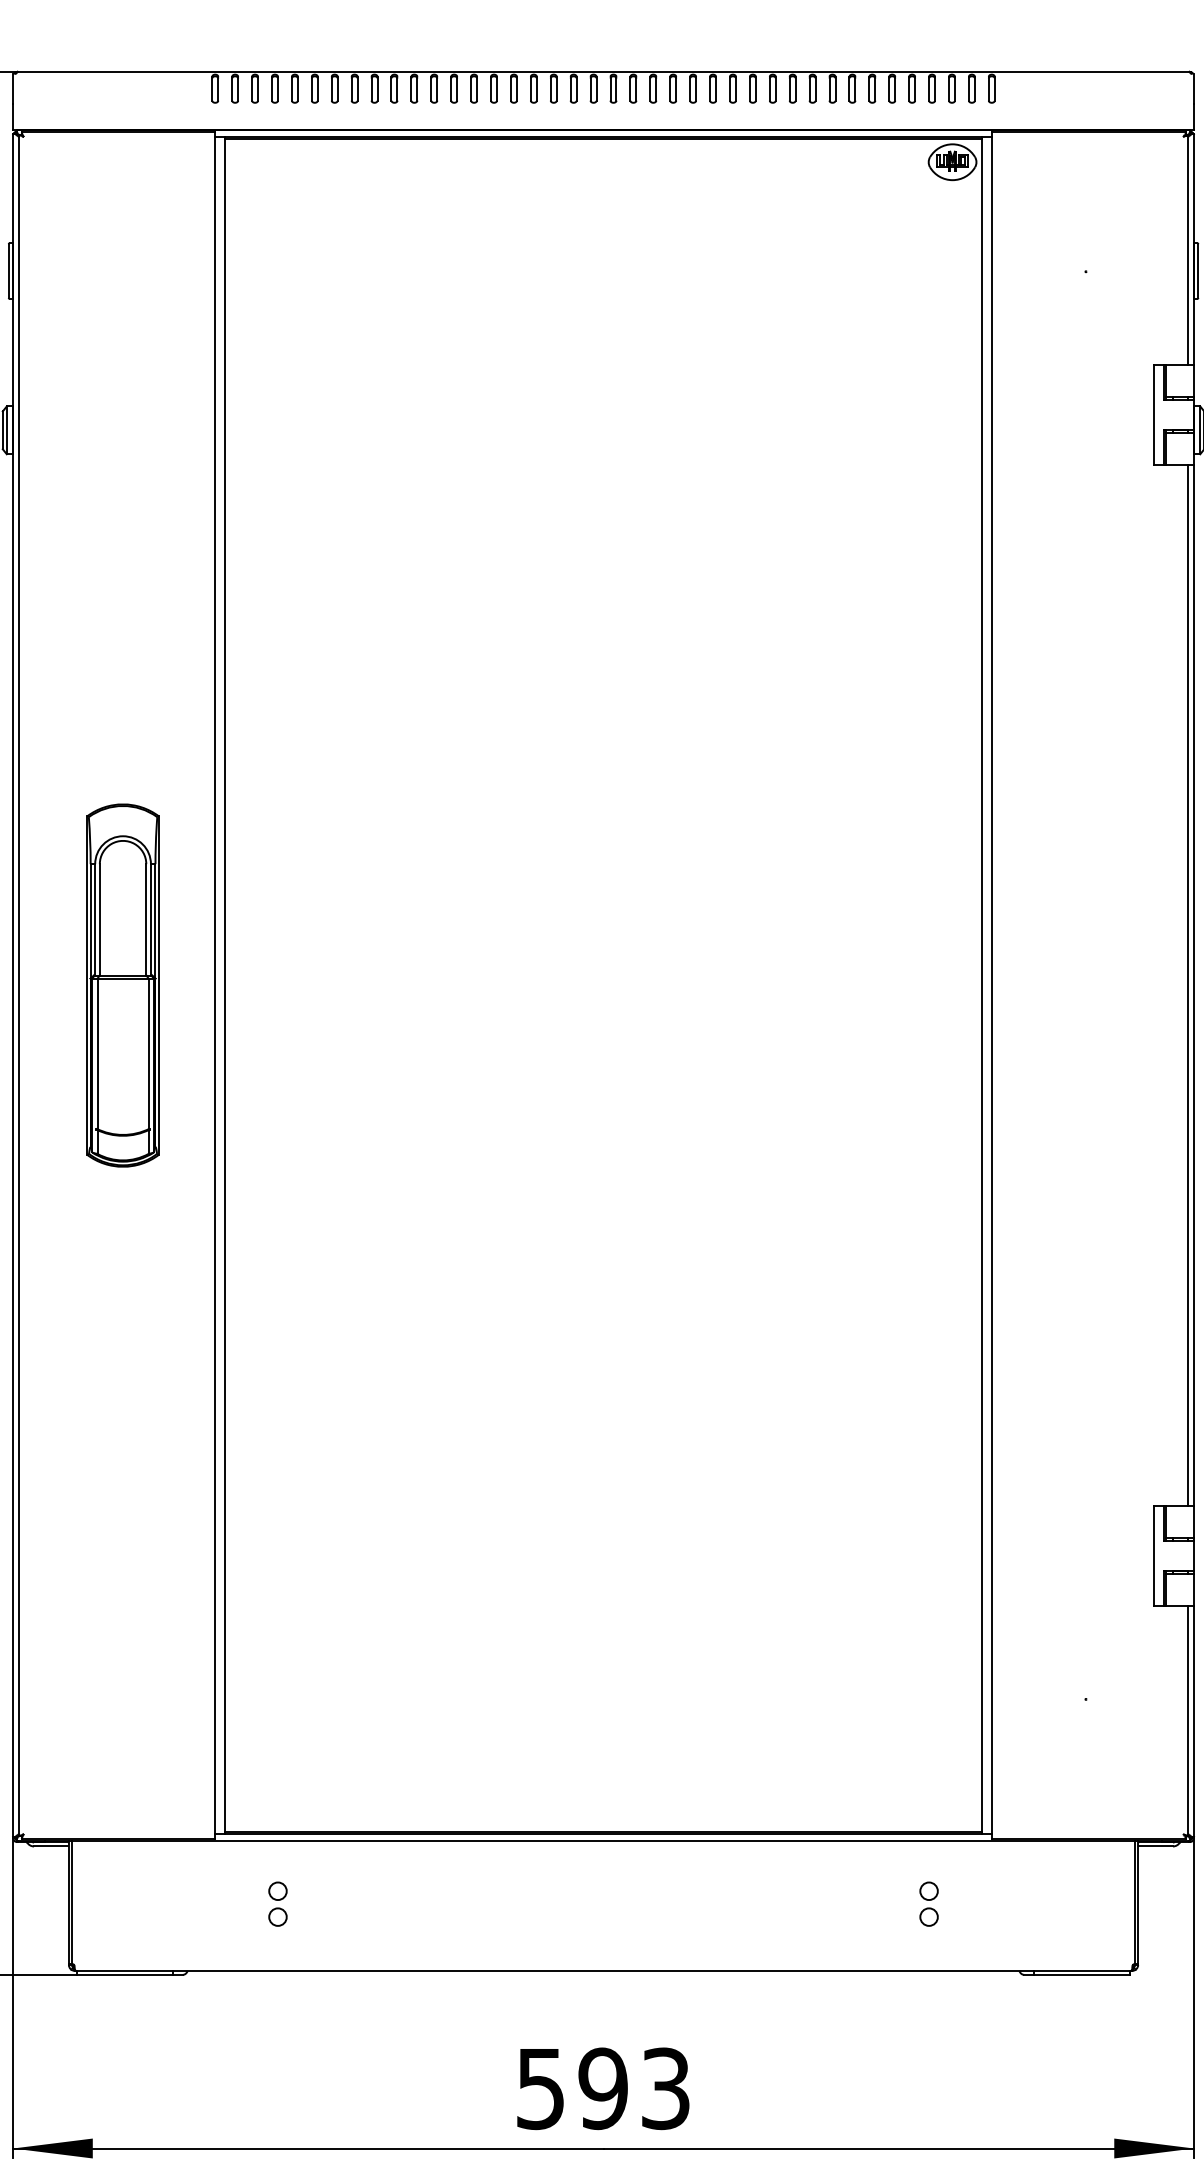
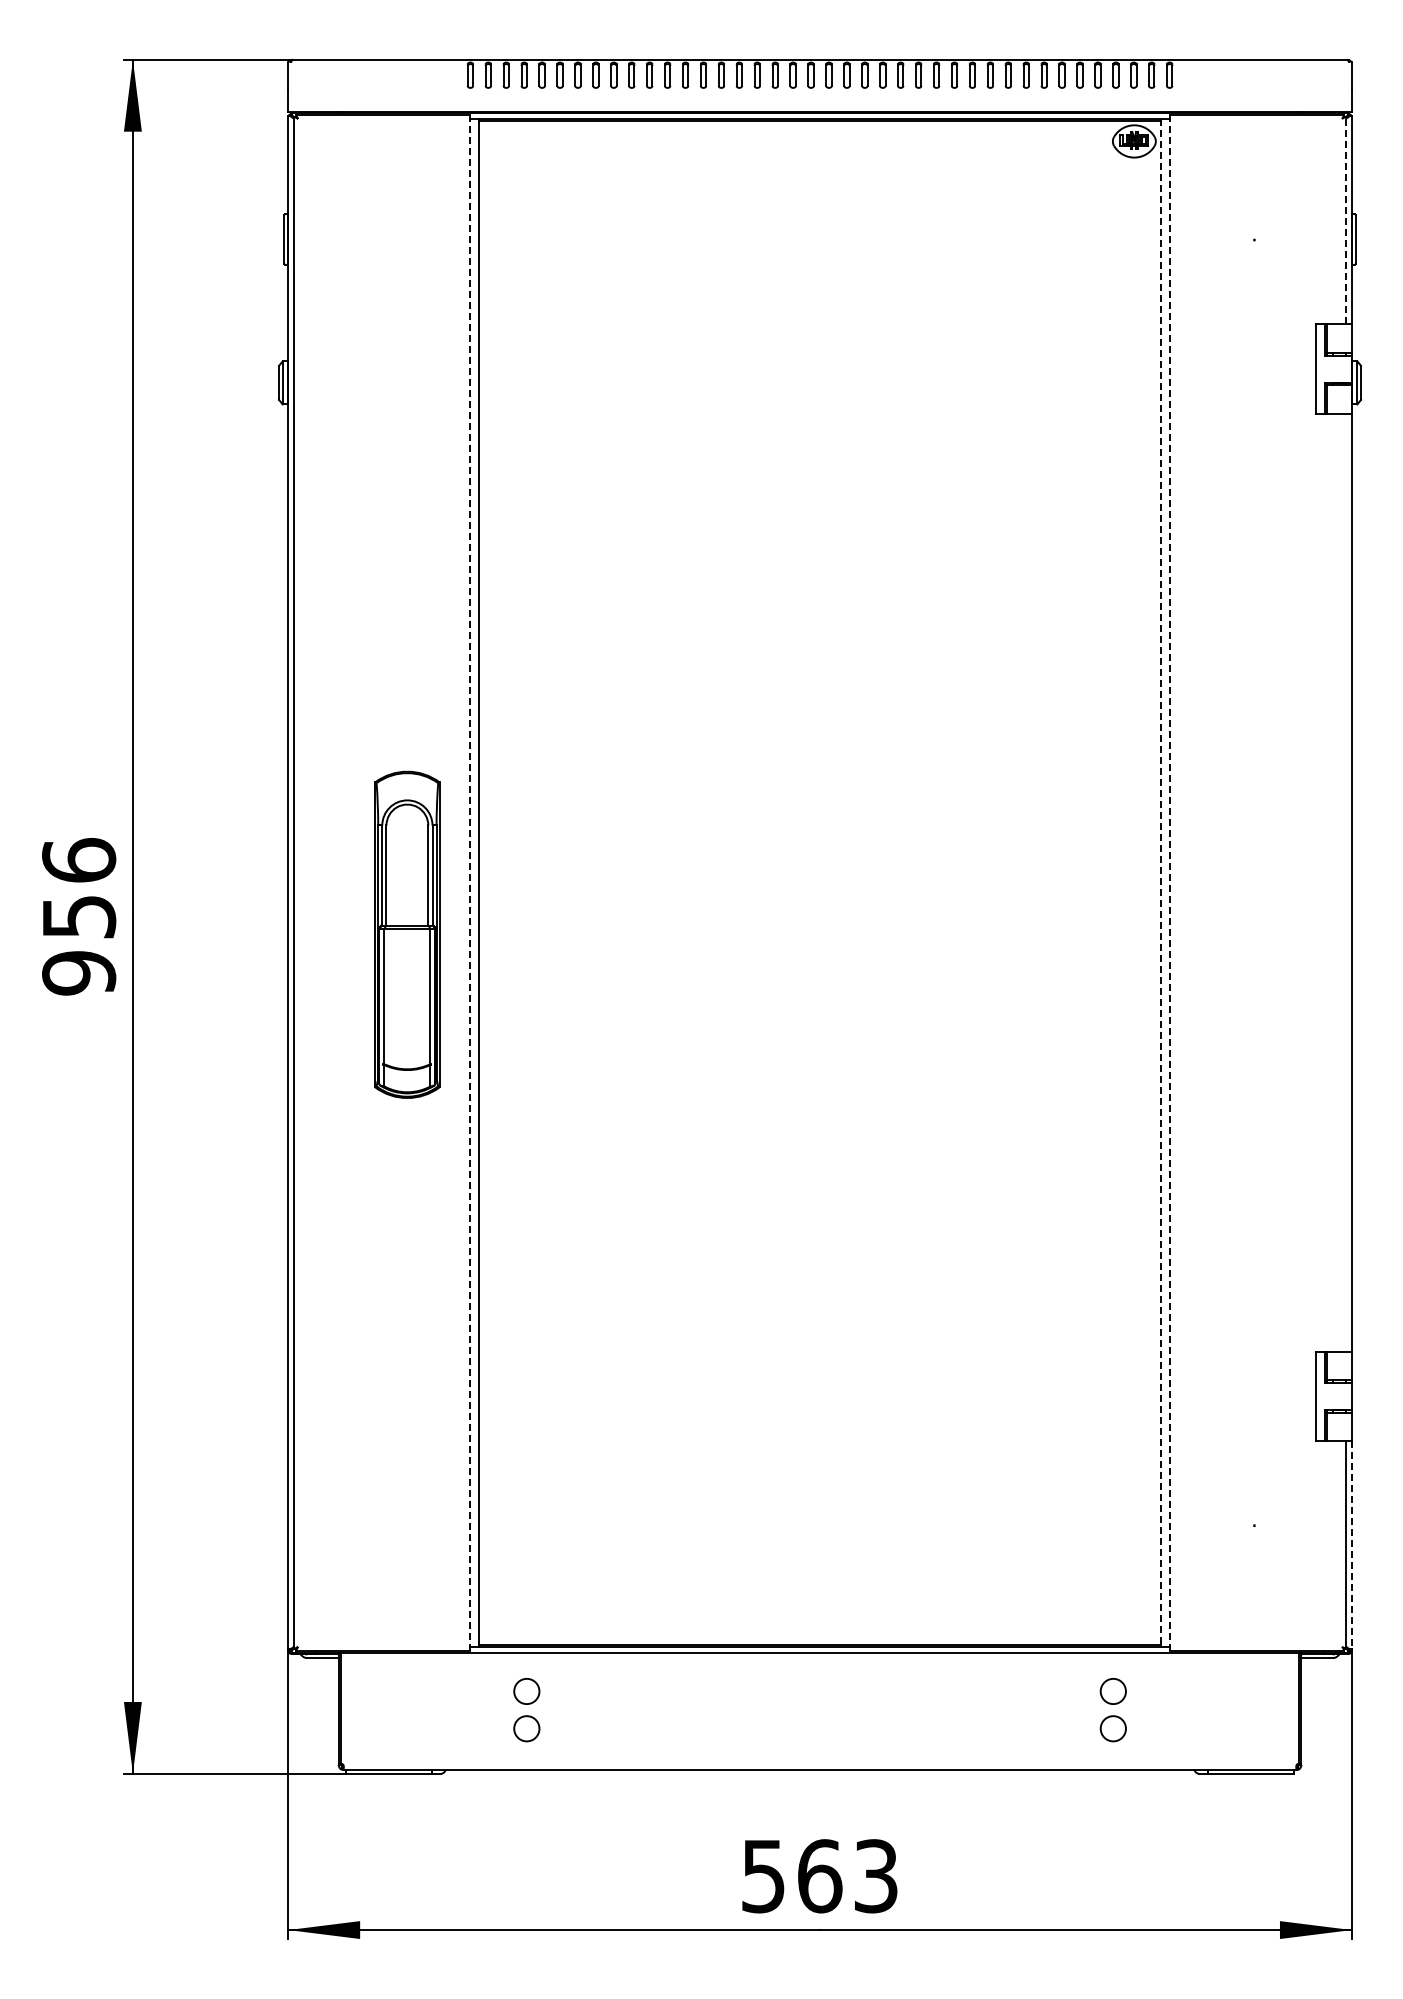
line: (1188, 250) -> (1346, 220), solid -> dashed
part: (123, 985) -> (407, 934), moved
line: (214, 985) -> (469, 882), solid -> dashed
line: (982, 985) -> (1161, 882), solid -> dashed
line: (992, 985) -> (1170, 882), solid -> dashed
line: (1188, 985) -> (1346, 882), removed
line: (1193, 1721) -> (1351, 1545), solid -> dashed
part: (277, 1903) -> (526, 1709), size x1.6
part: (928, 1903) -> (1112, 1709), size x1.6
text: (602, 2089) -> (819, 1876), 593 -> 563

